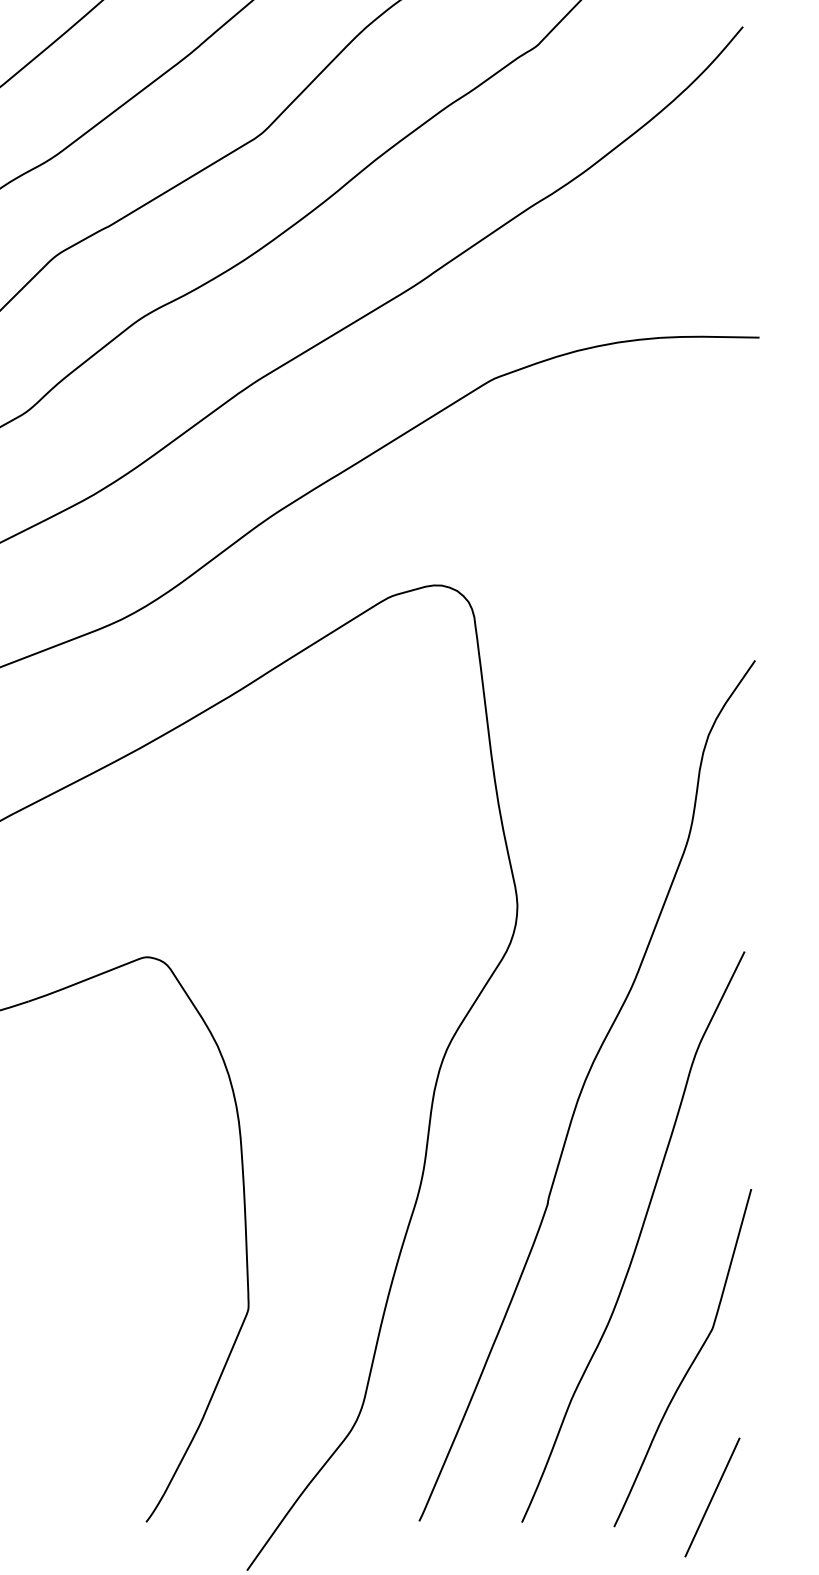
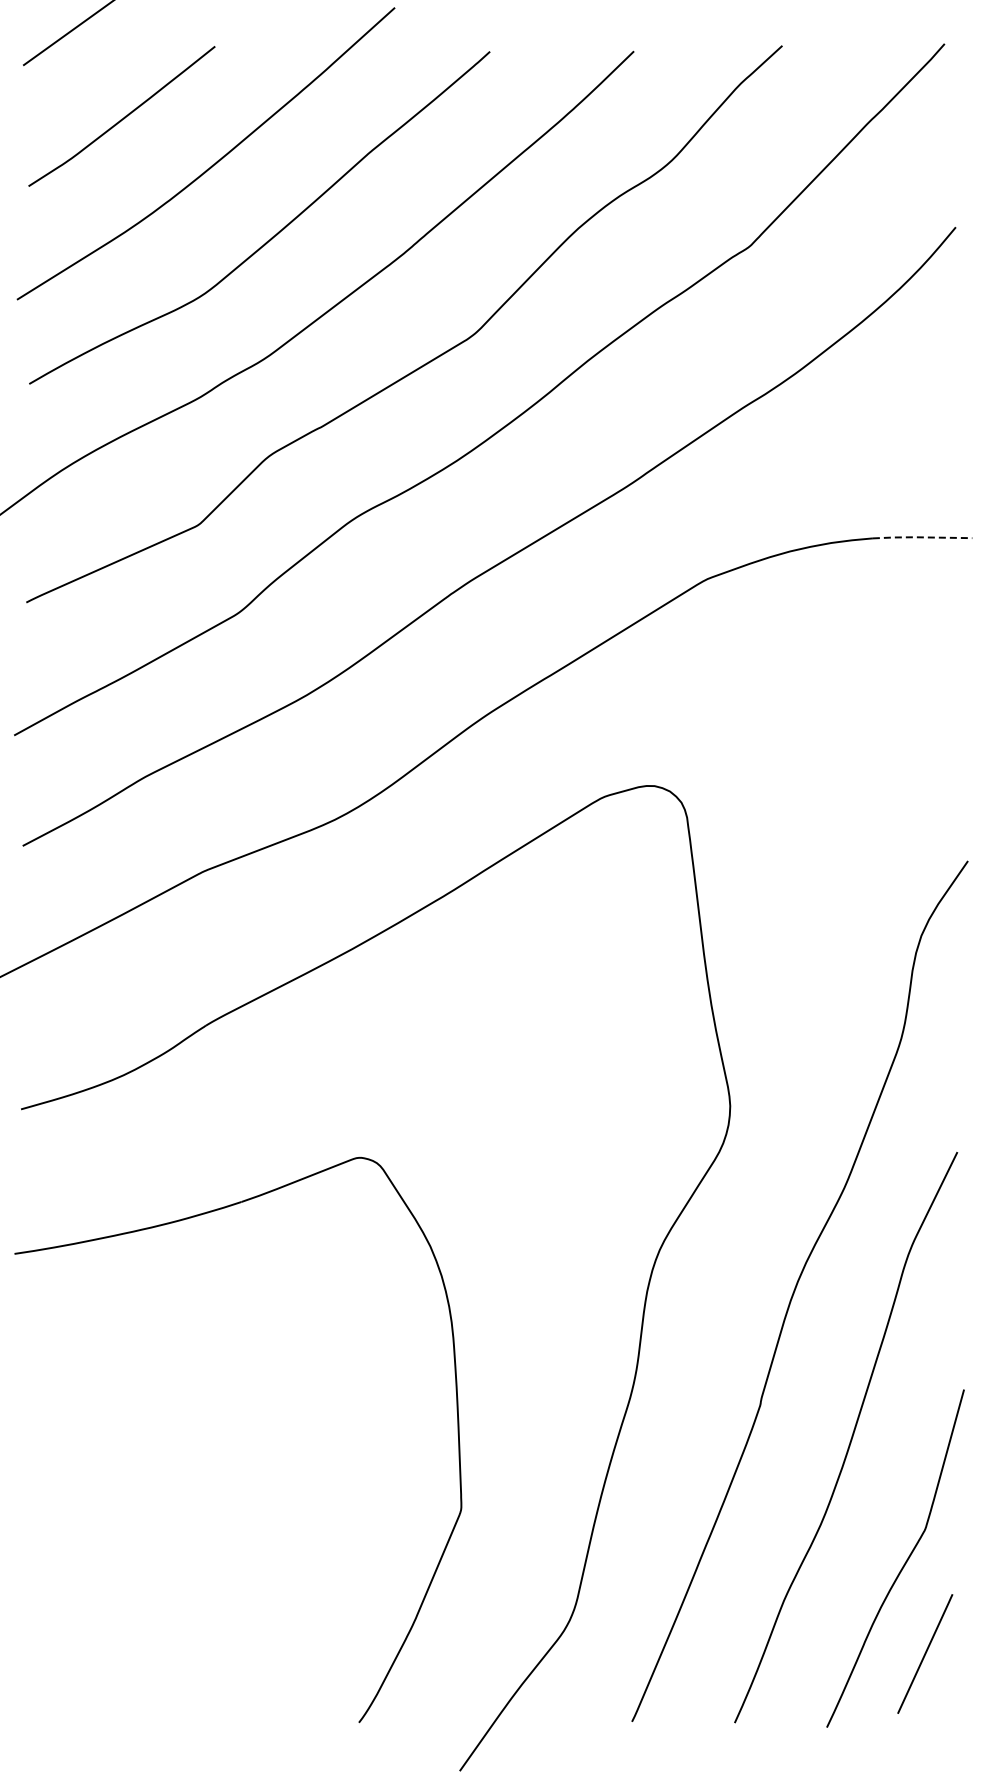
line: (708, 336) -> (921, 537), solid -> dashed
line: (712, 1496) -> (925, 1653), moved

